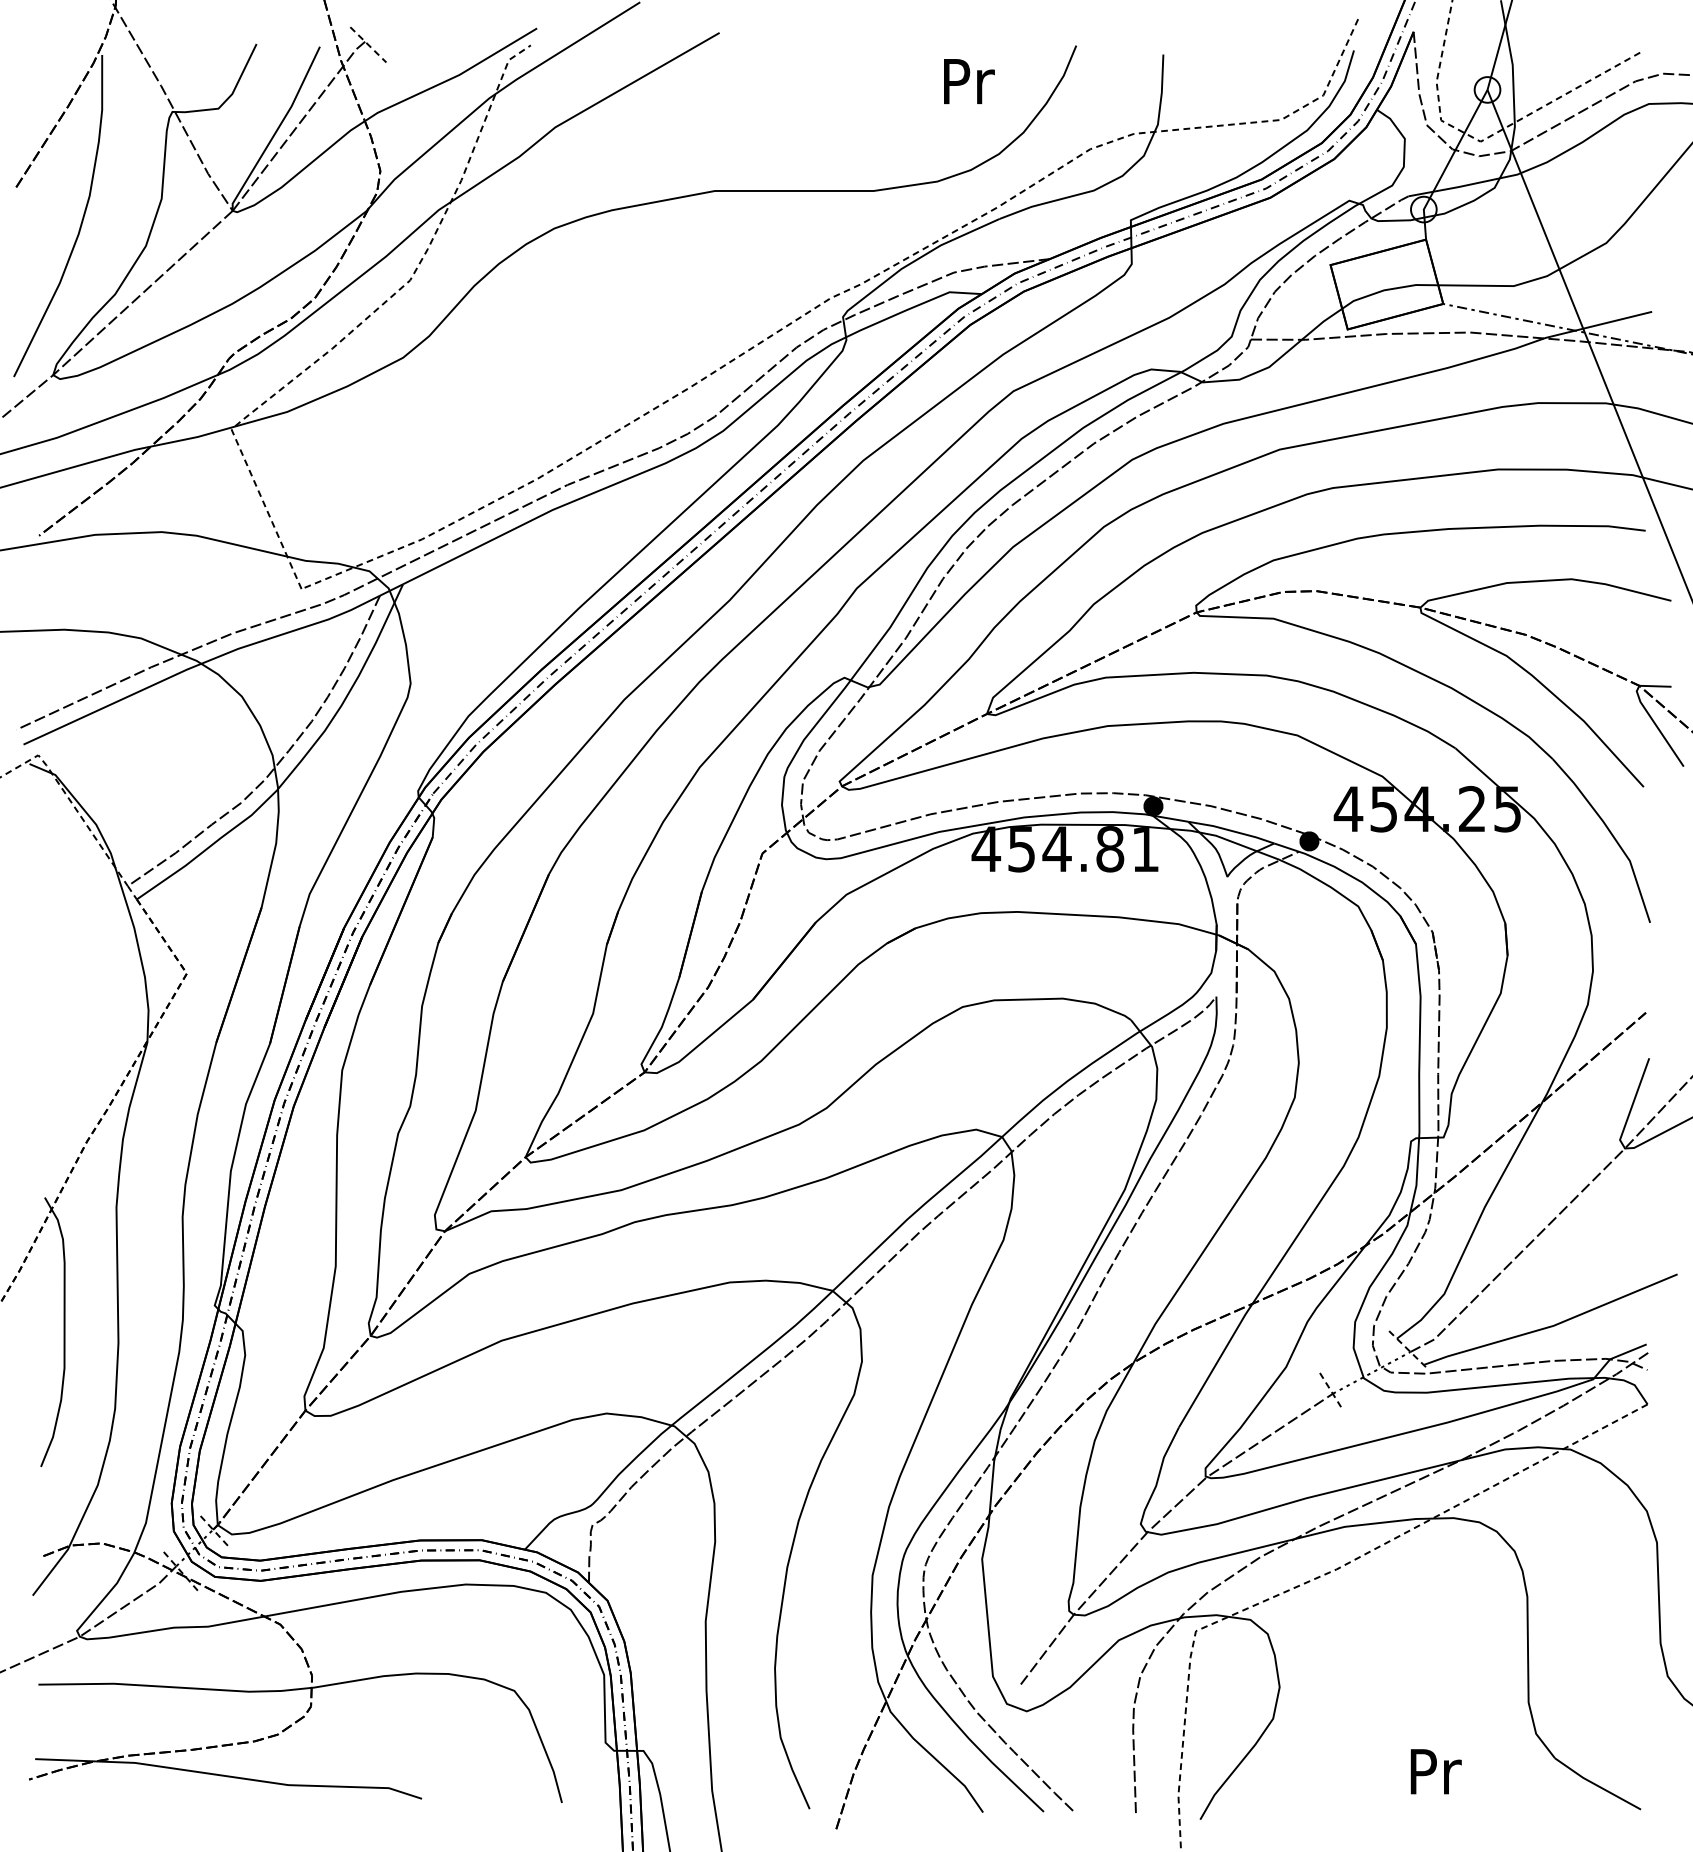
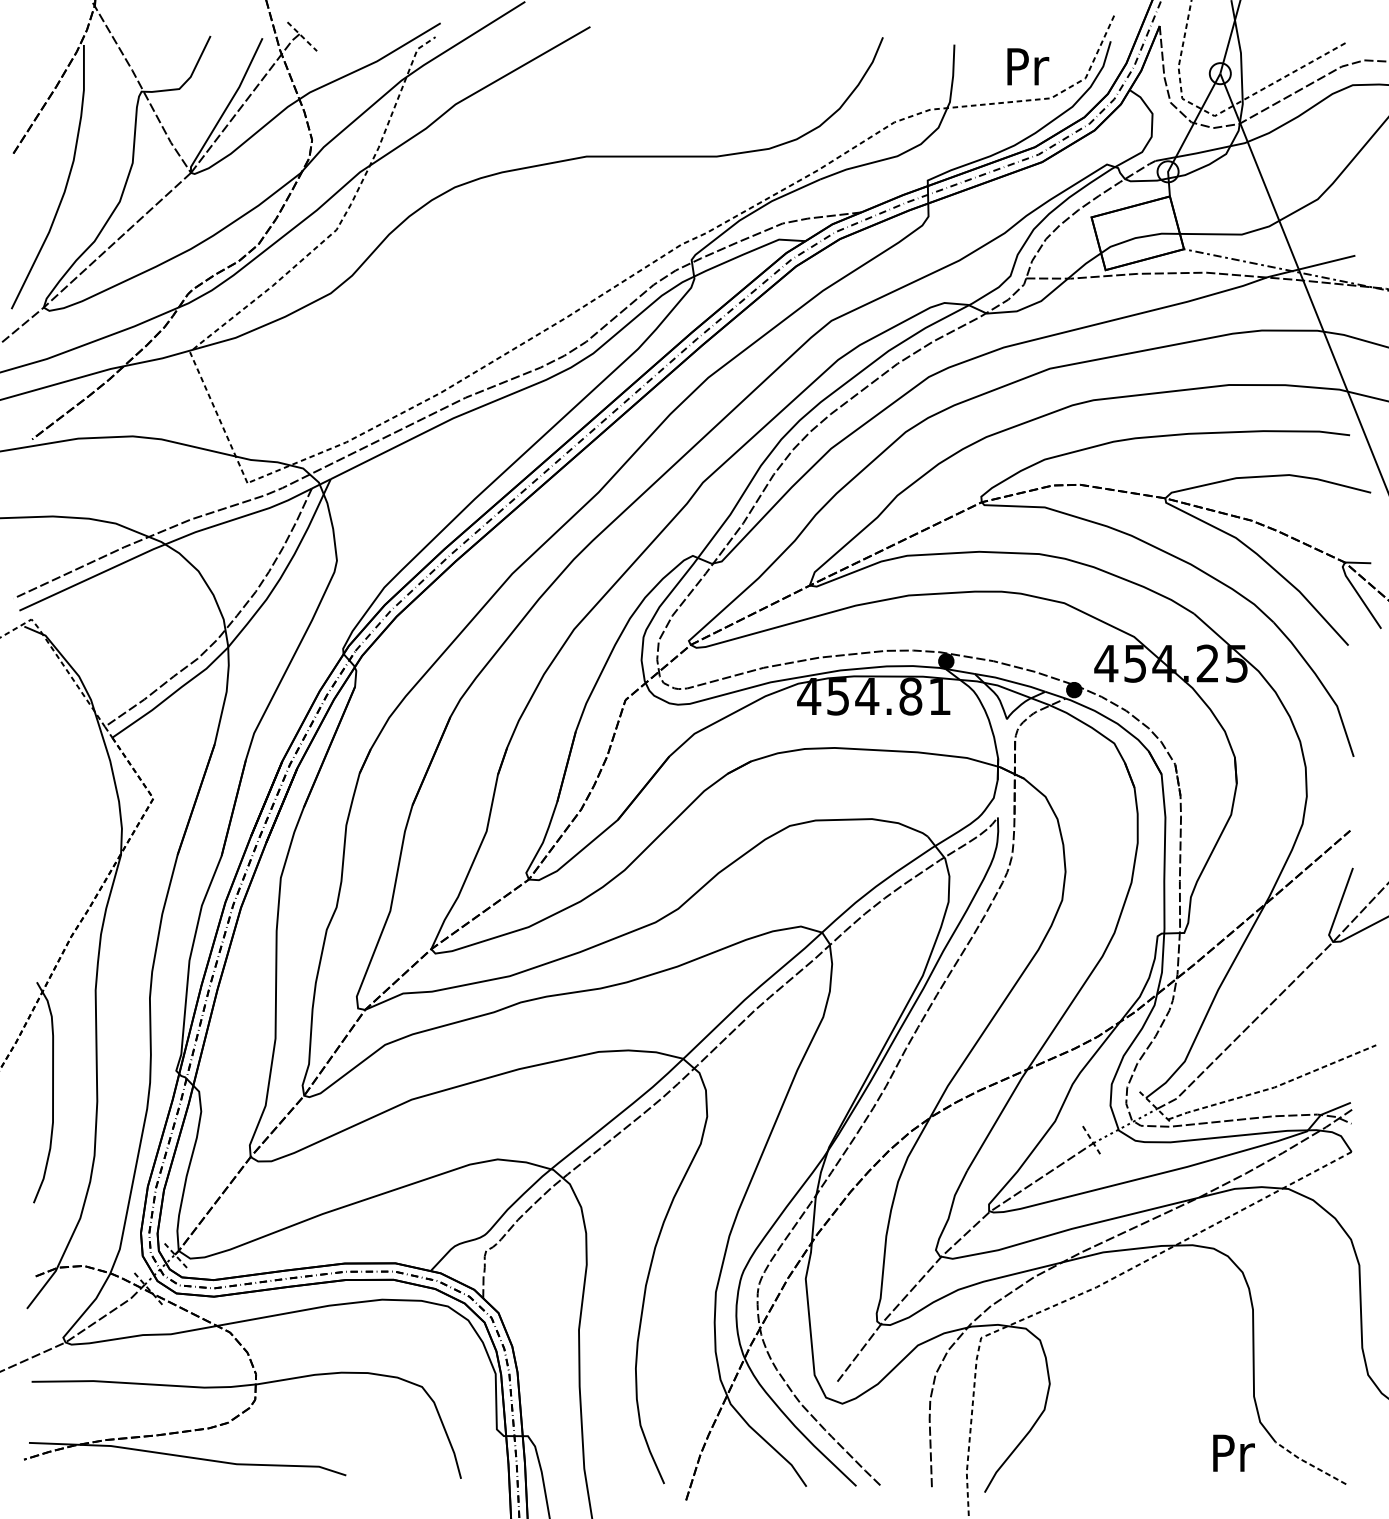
text: (969, 81) -> (1028, 66), moved
line: (1552, 1326) -> (1273, 1088), solid -> dashed
text: (1435, 1771) -> (1233, 1453), moved
line: (1596, 1785) -> (1309, 1464), solid -> dashed

